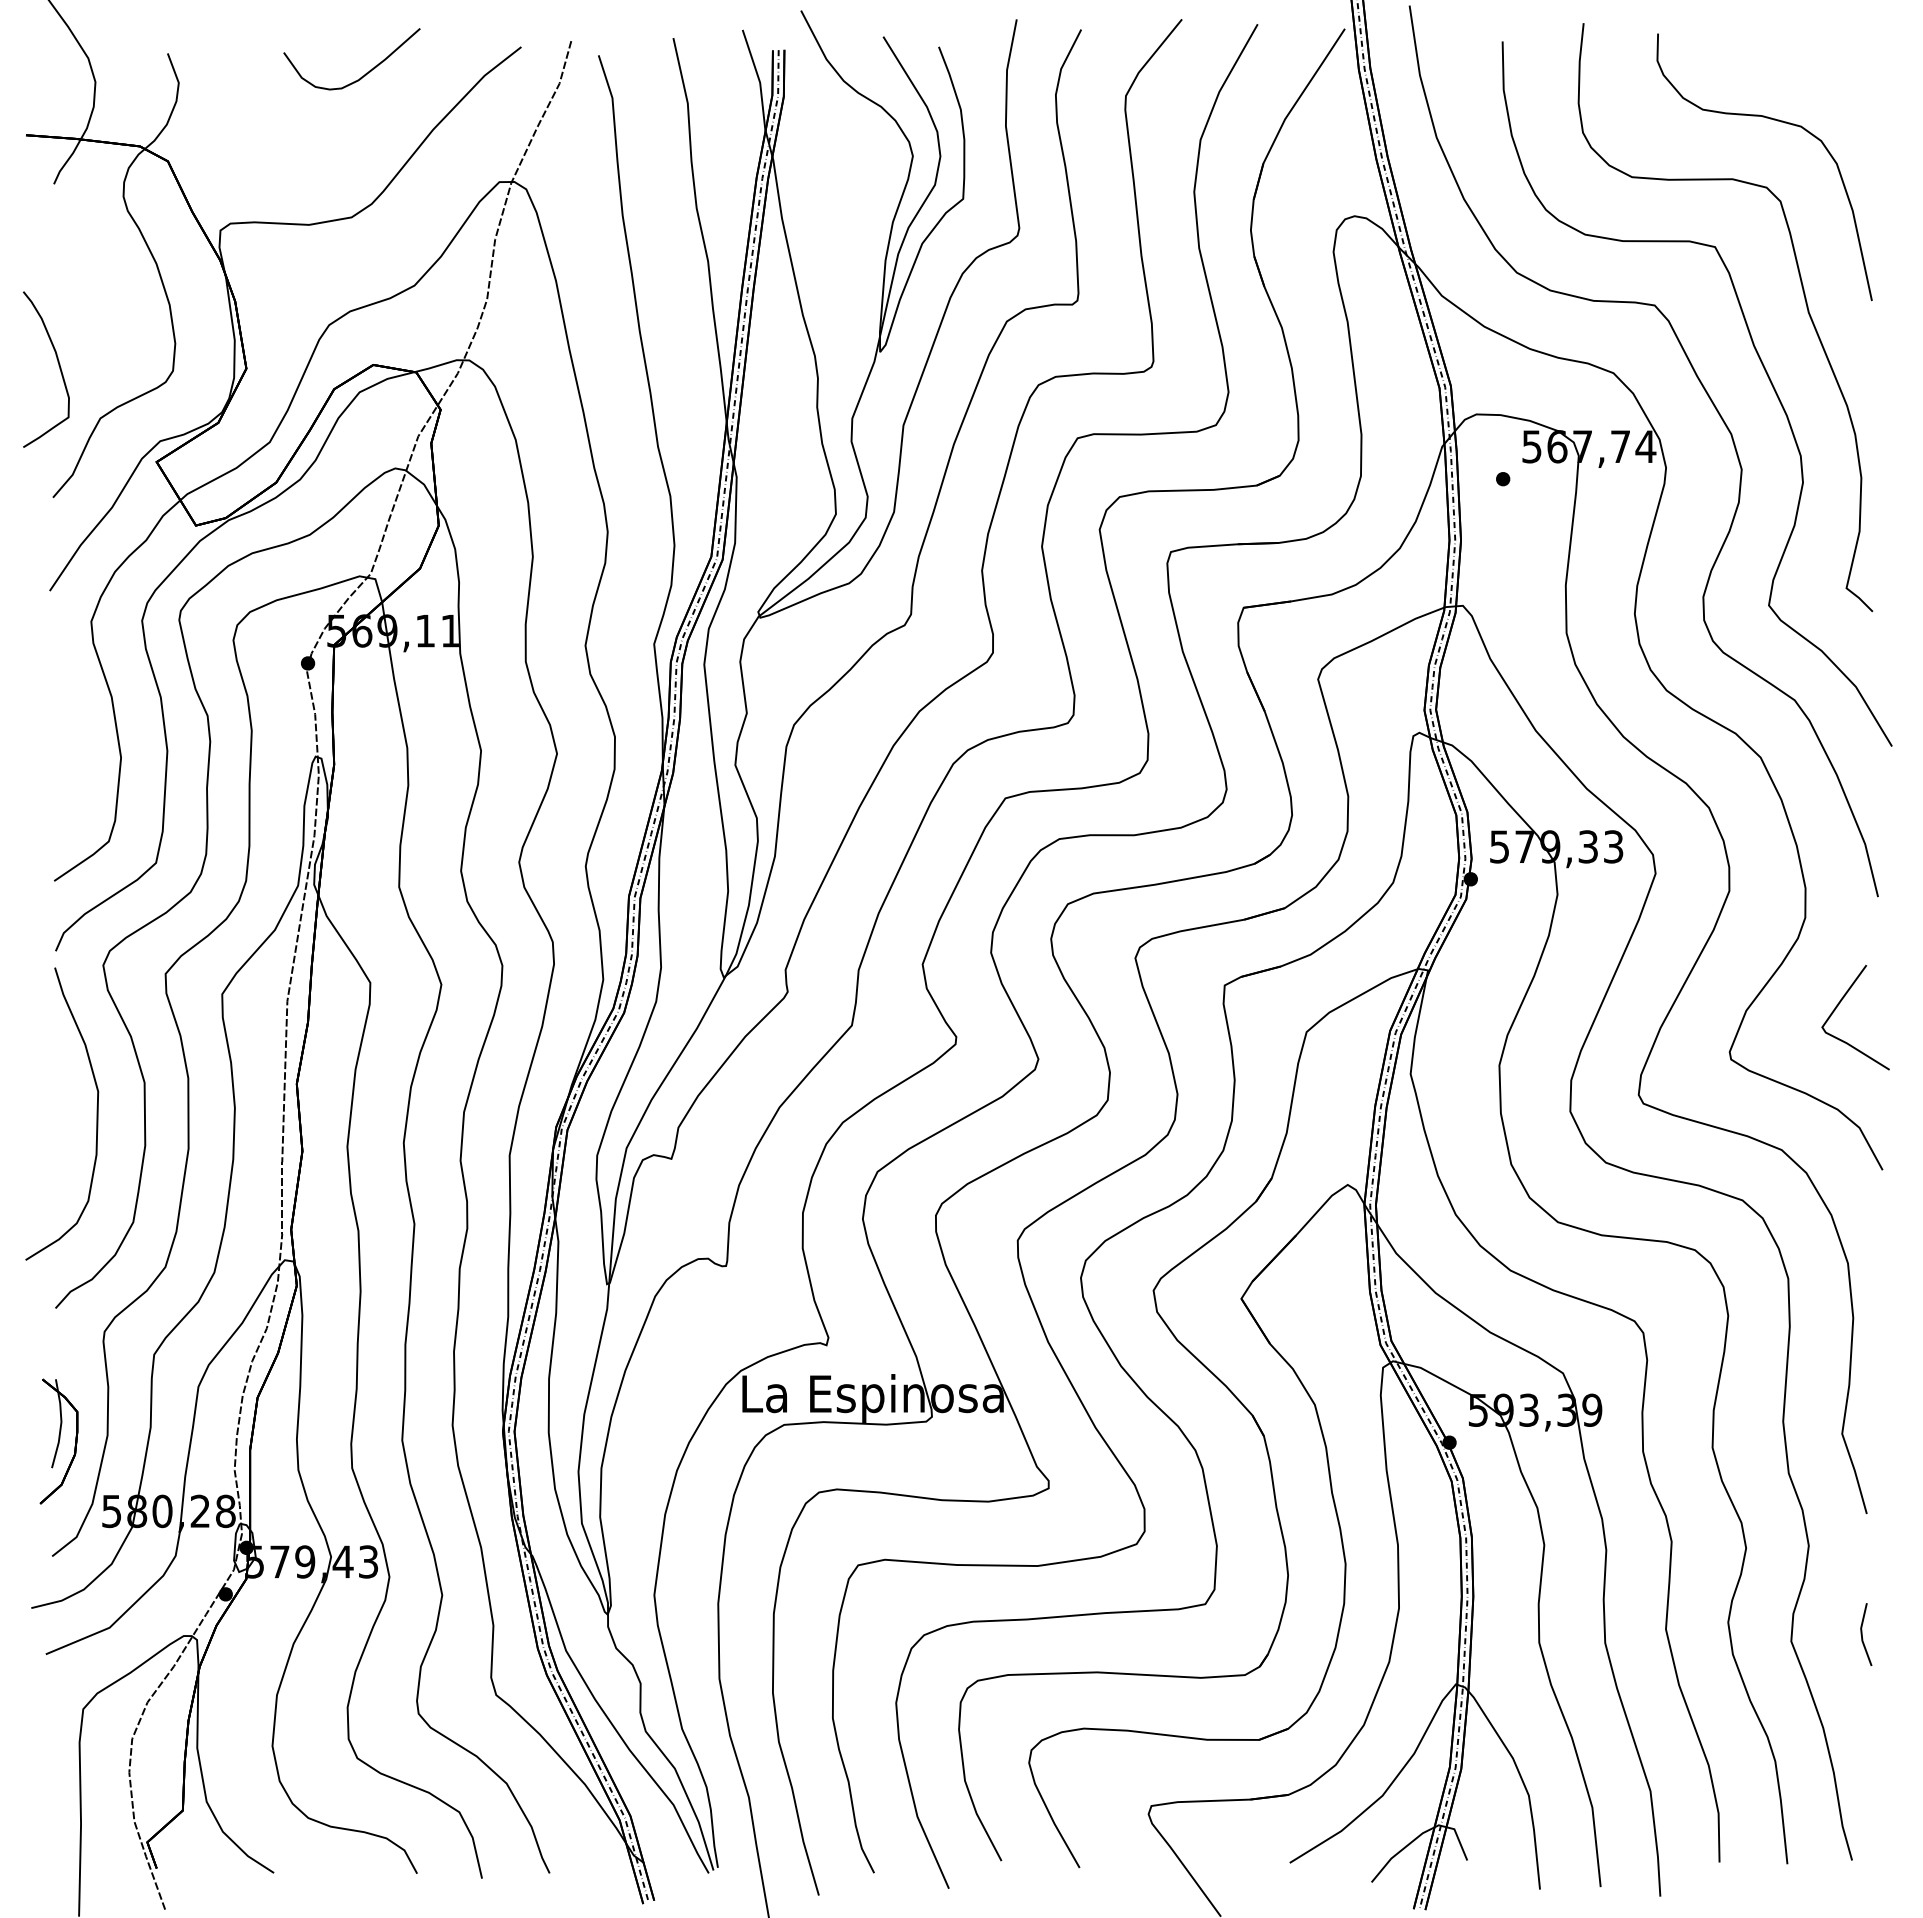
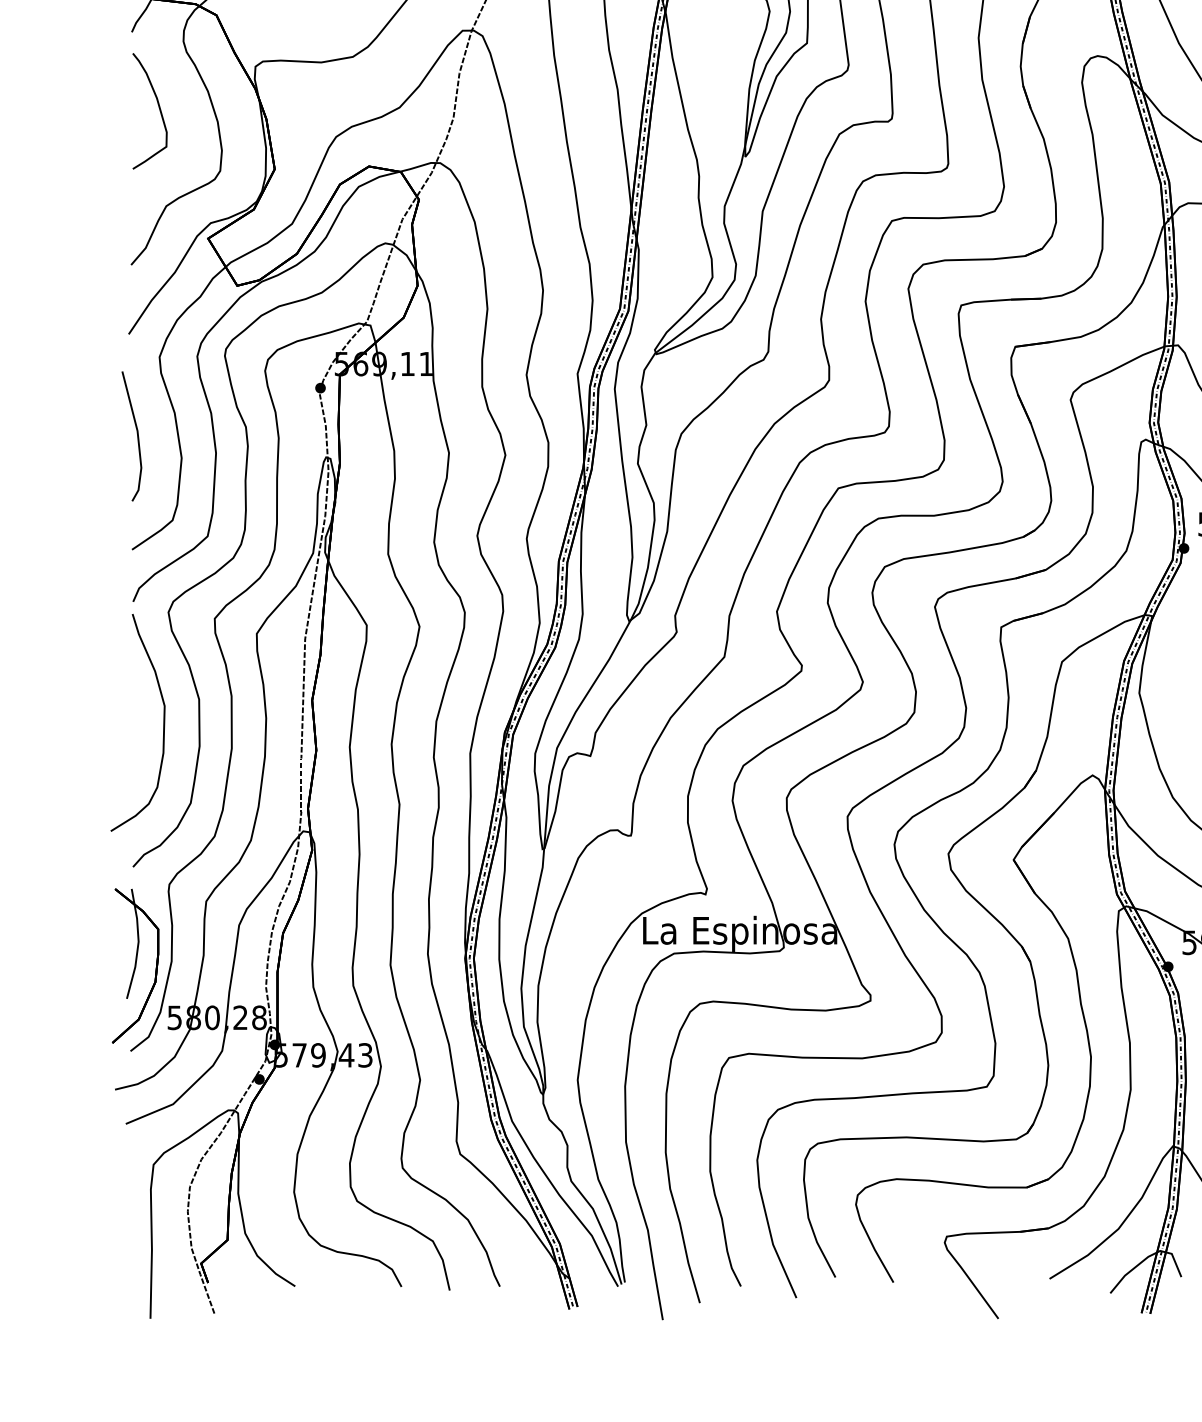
curve: (58, 365) -> (158, 108), moved
line: (61, 728) -> (137, 436), added
part: (58, 1441) -> (135, 965), size x1.67

